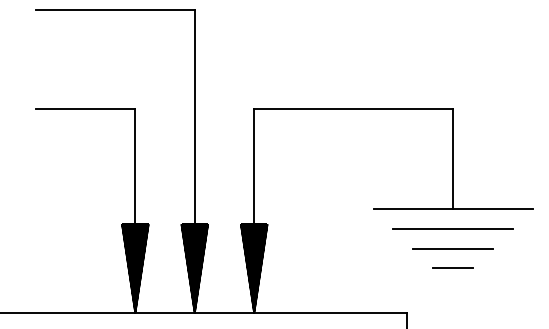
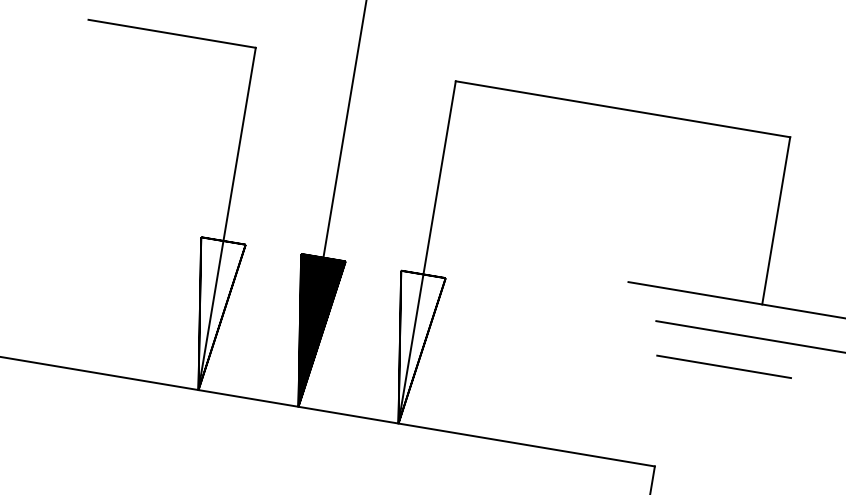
line: (452, 248) -> (723, 366), moved
fill: (135, 268) -> (211, 315), removed
fill: (253, 268) -> (409, 348), removed
line: (452, 268) -> (744, 404), removed

